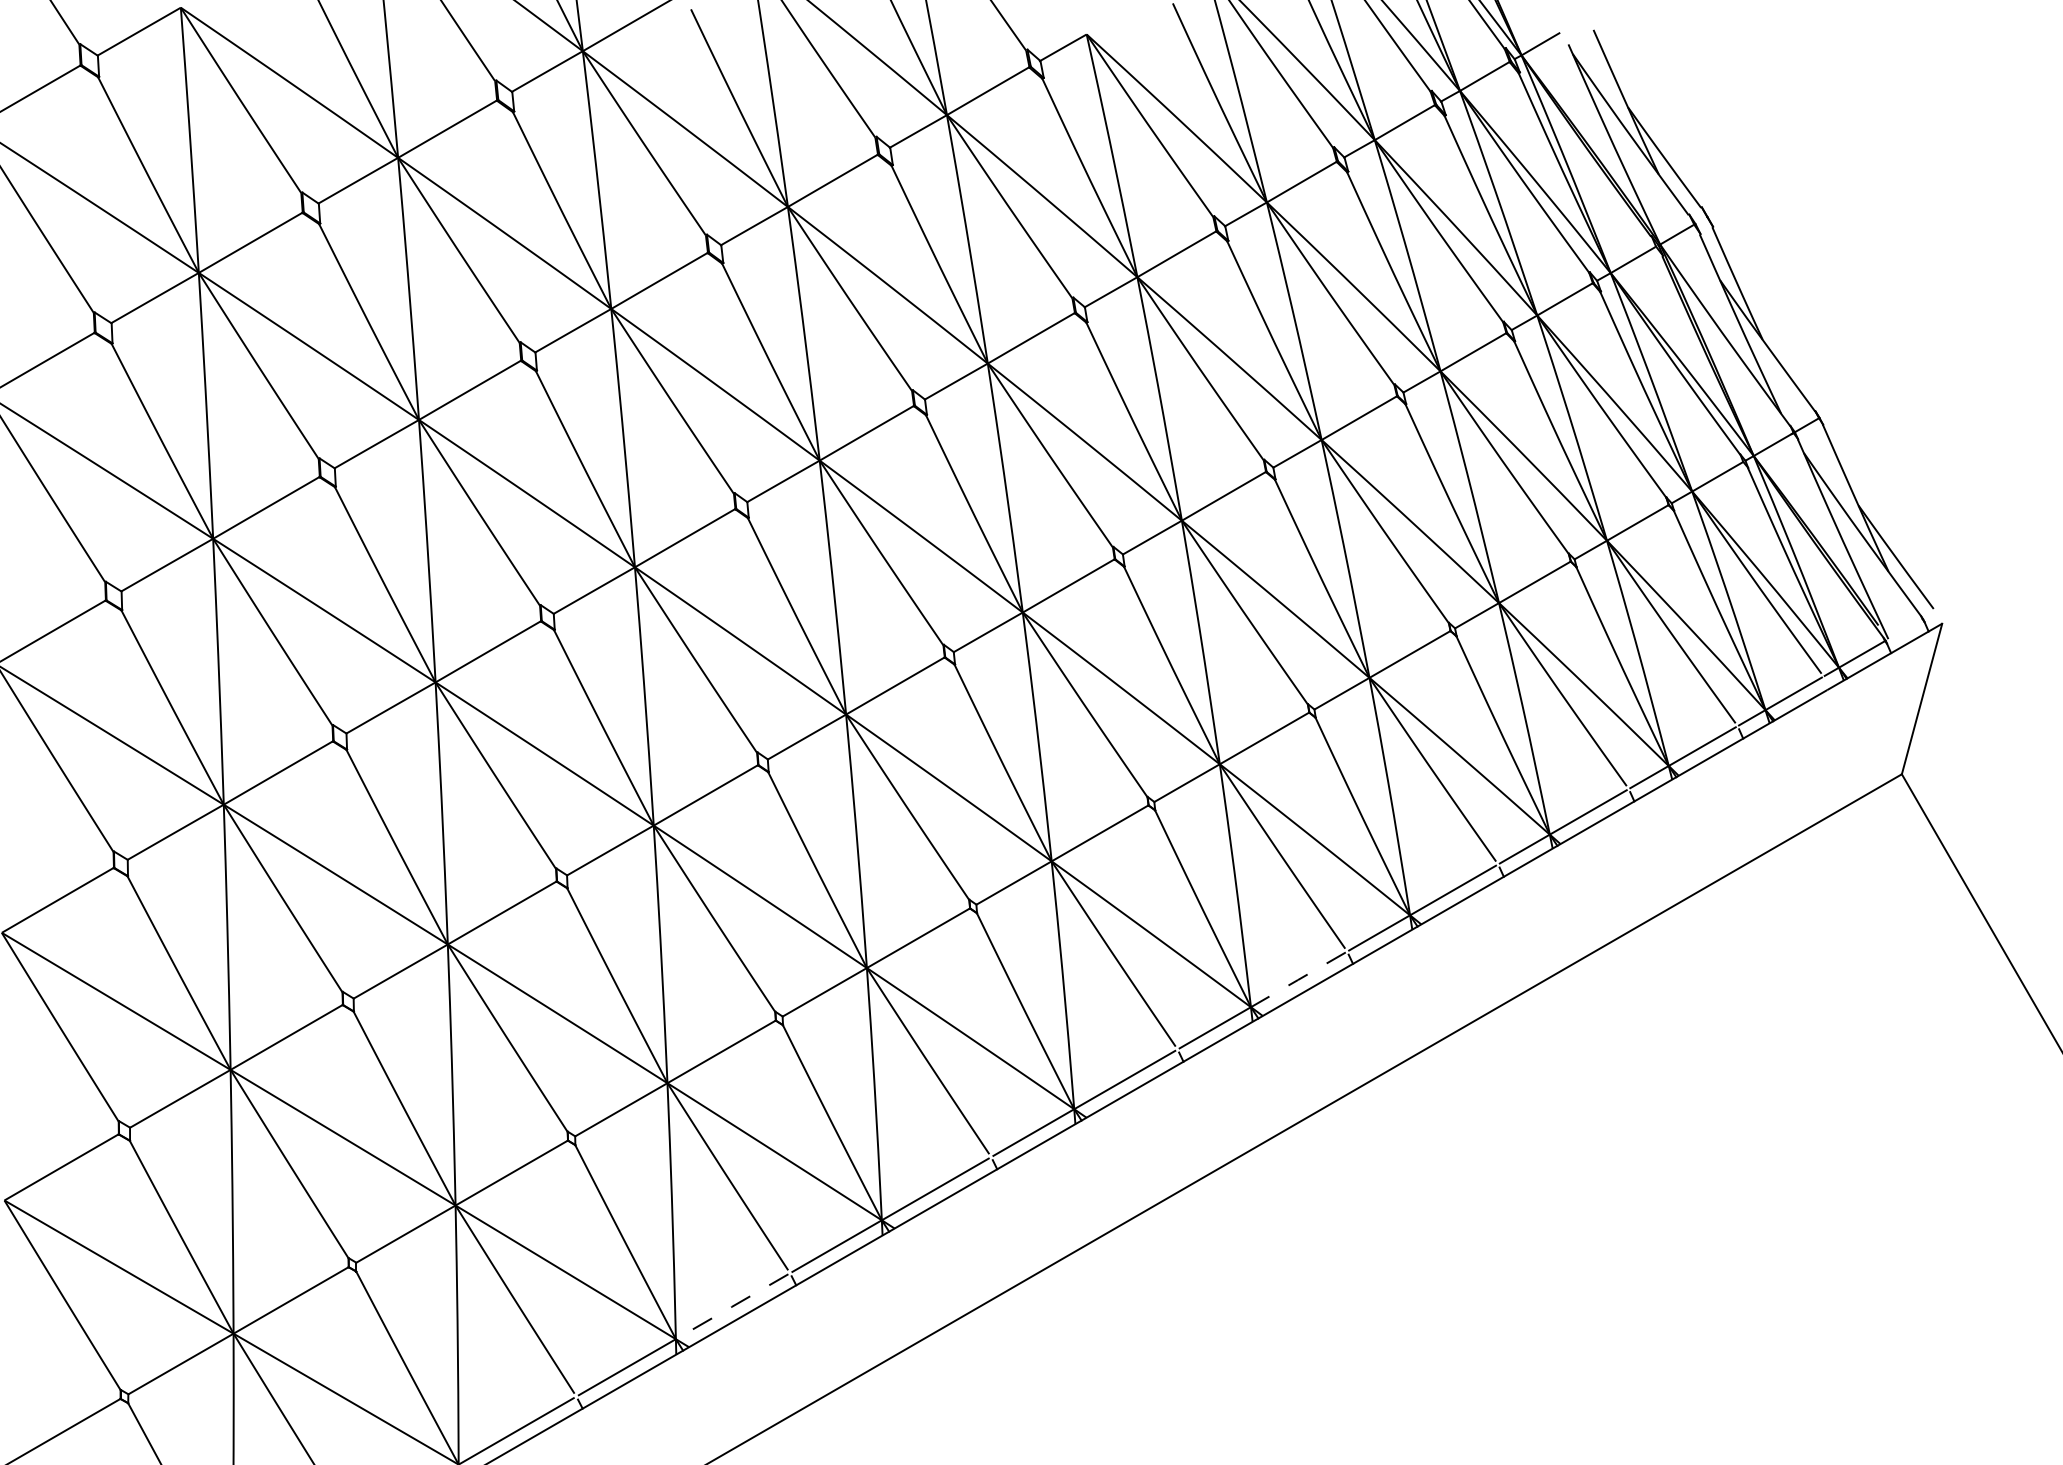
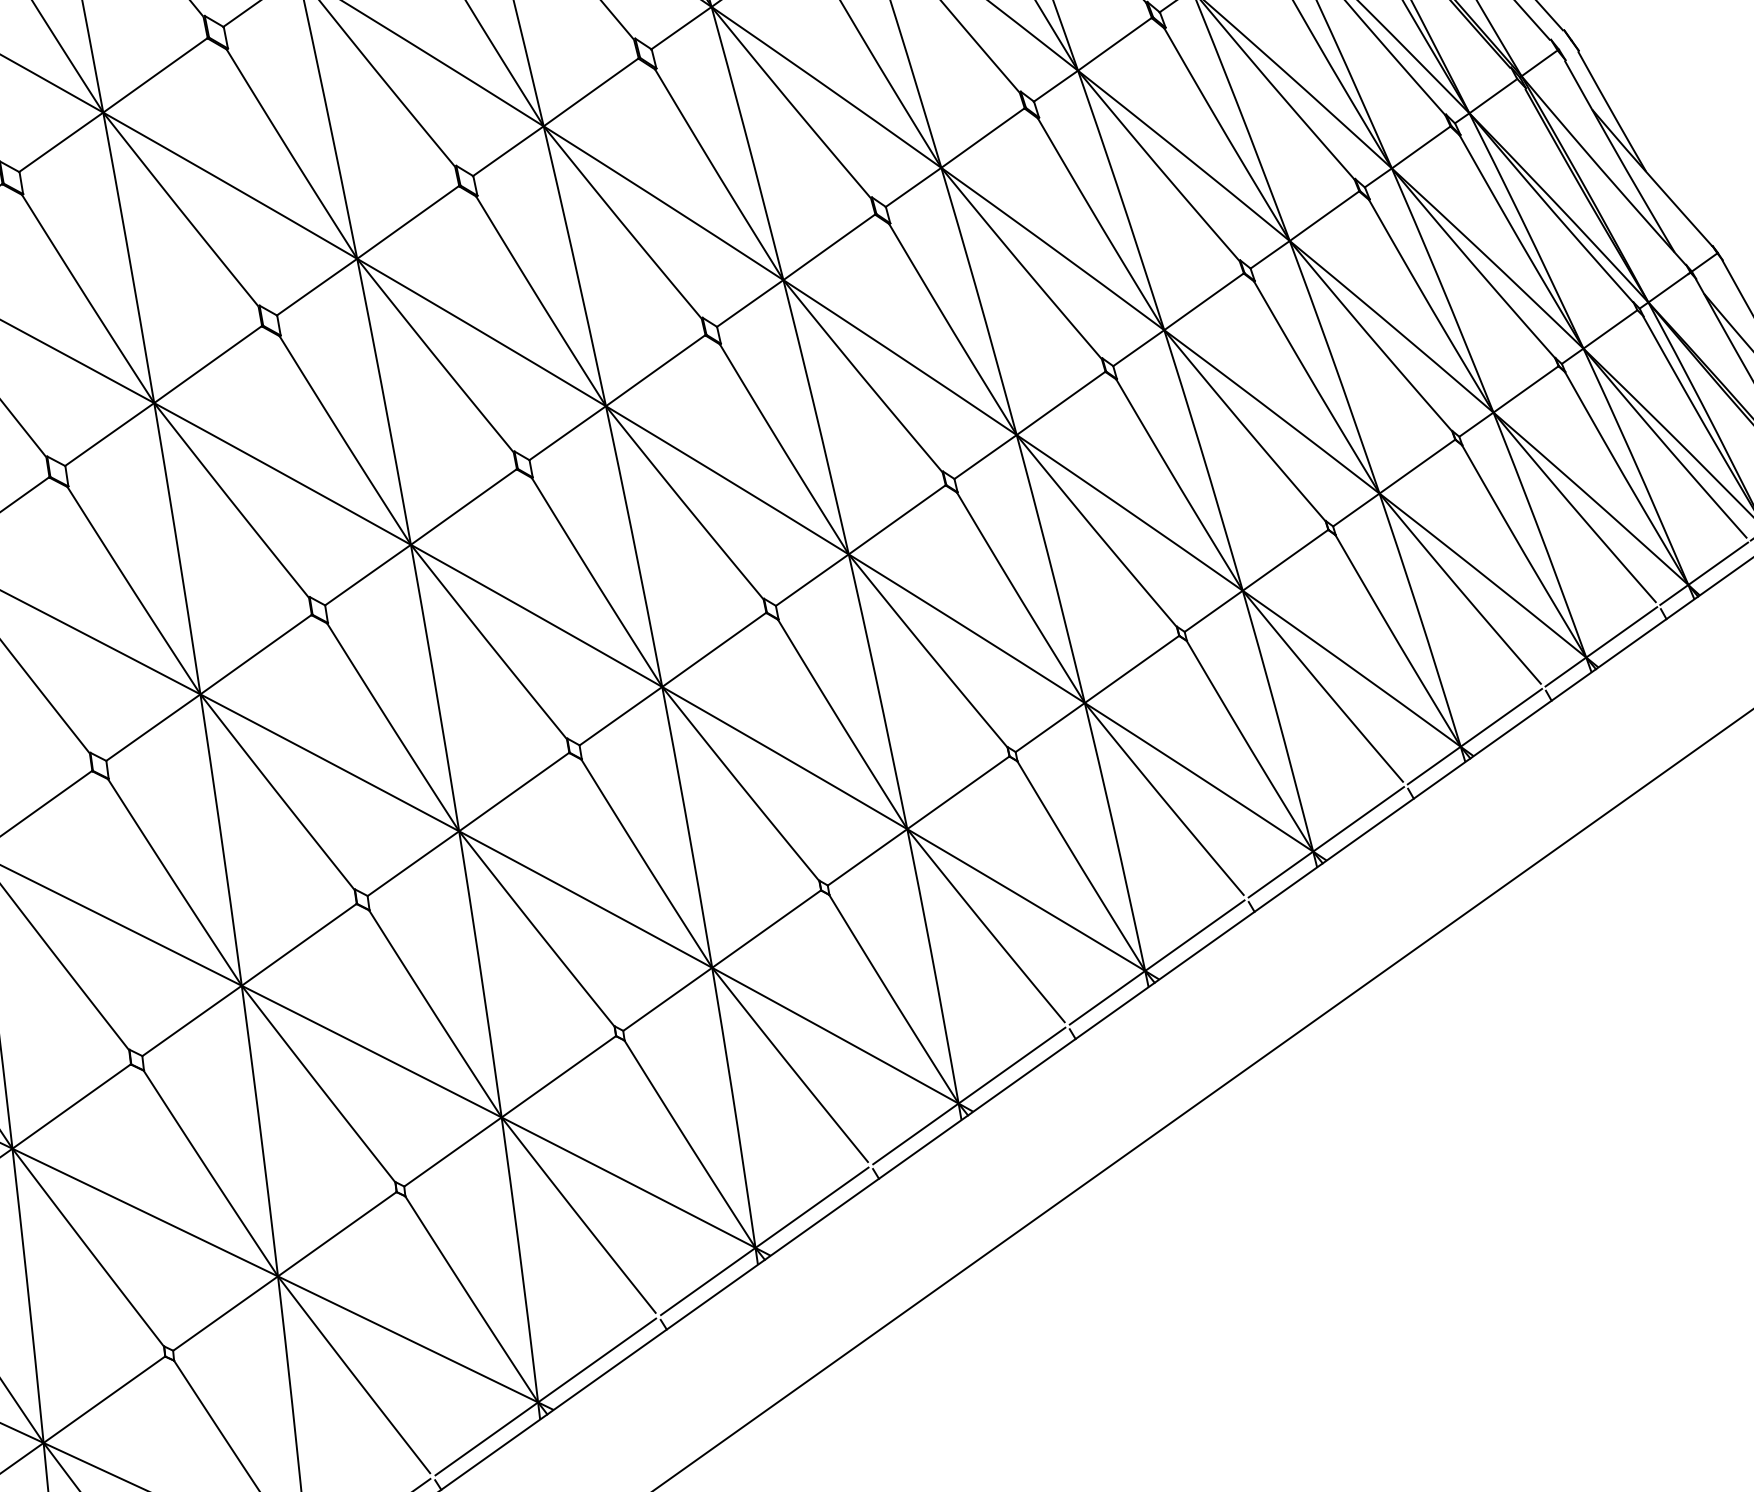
line: (1298, 980) -> (1195, 936), dashed -> solid
line: (731, 1306) -> (596, 1360), dashed -> solid

